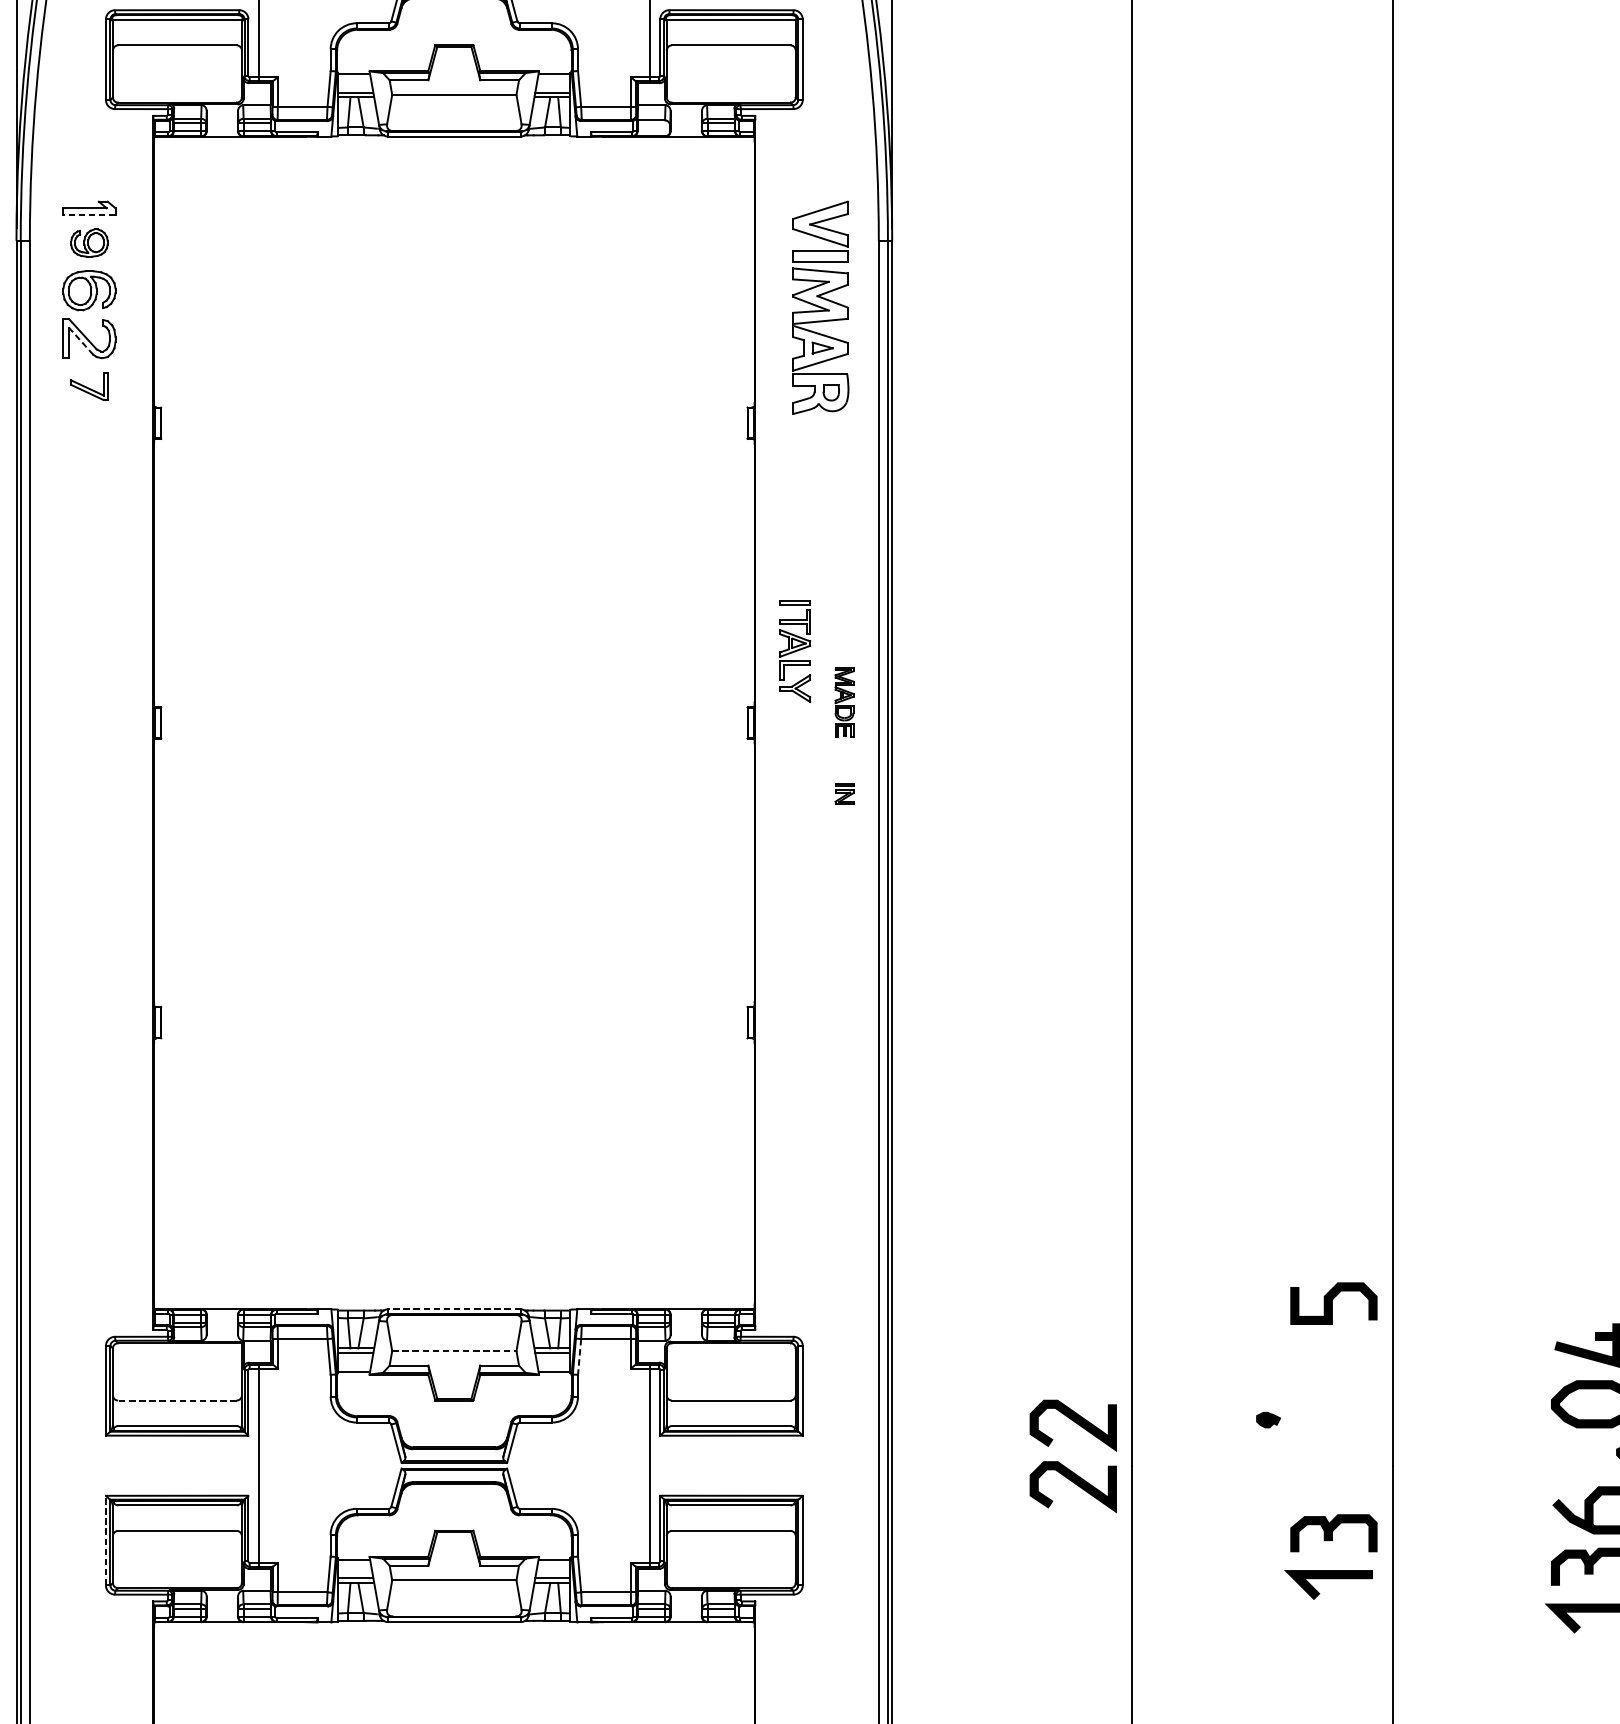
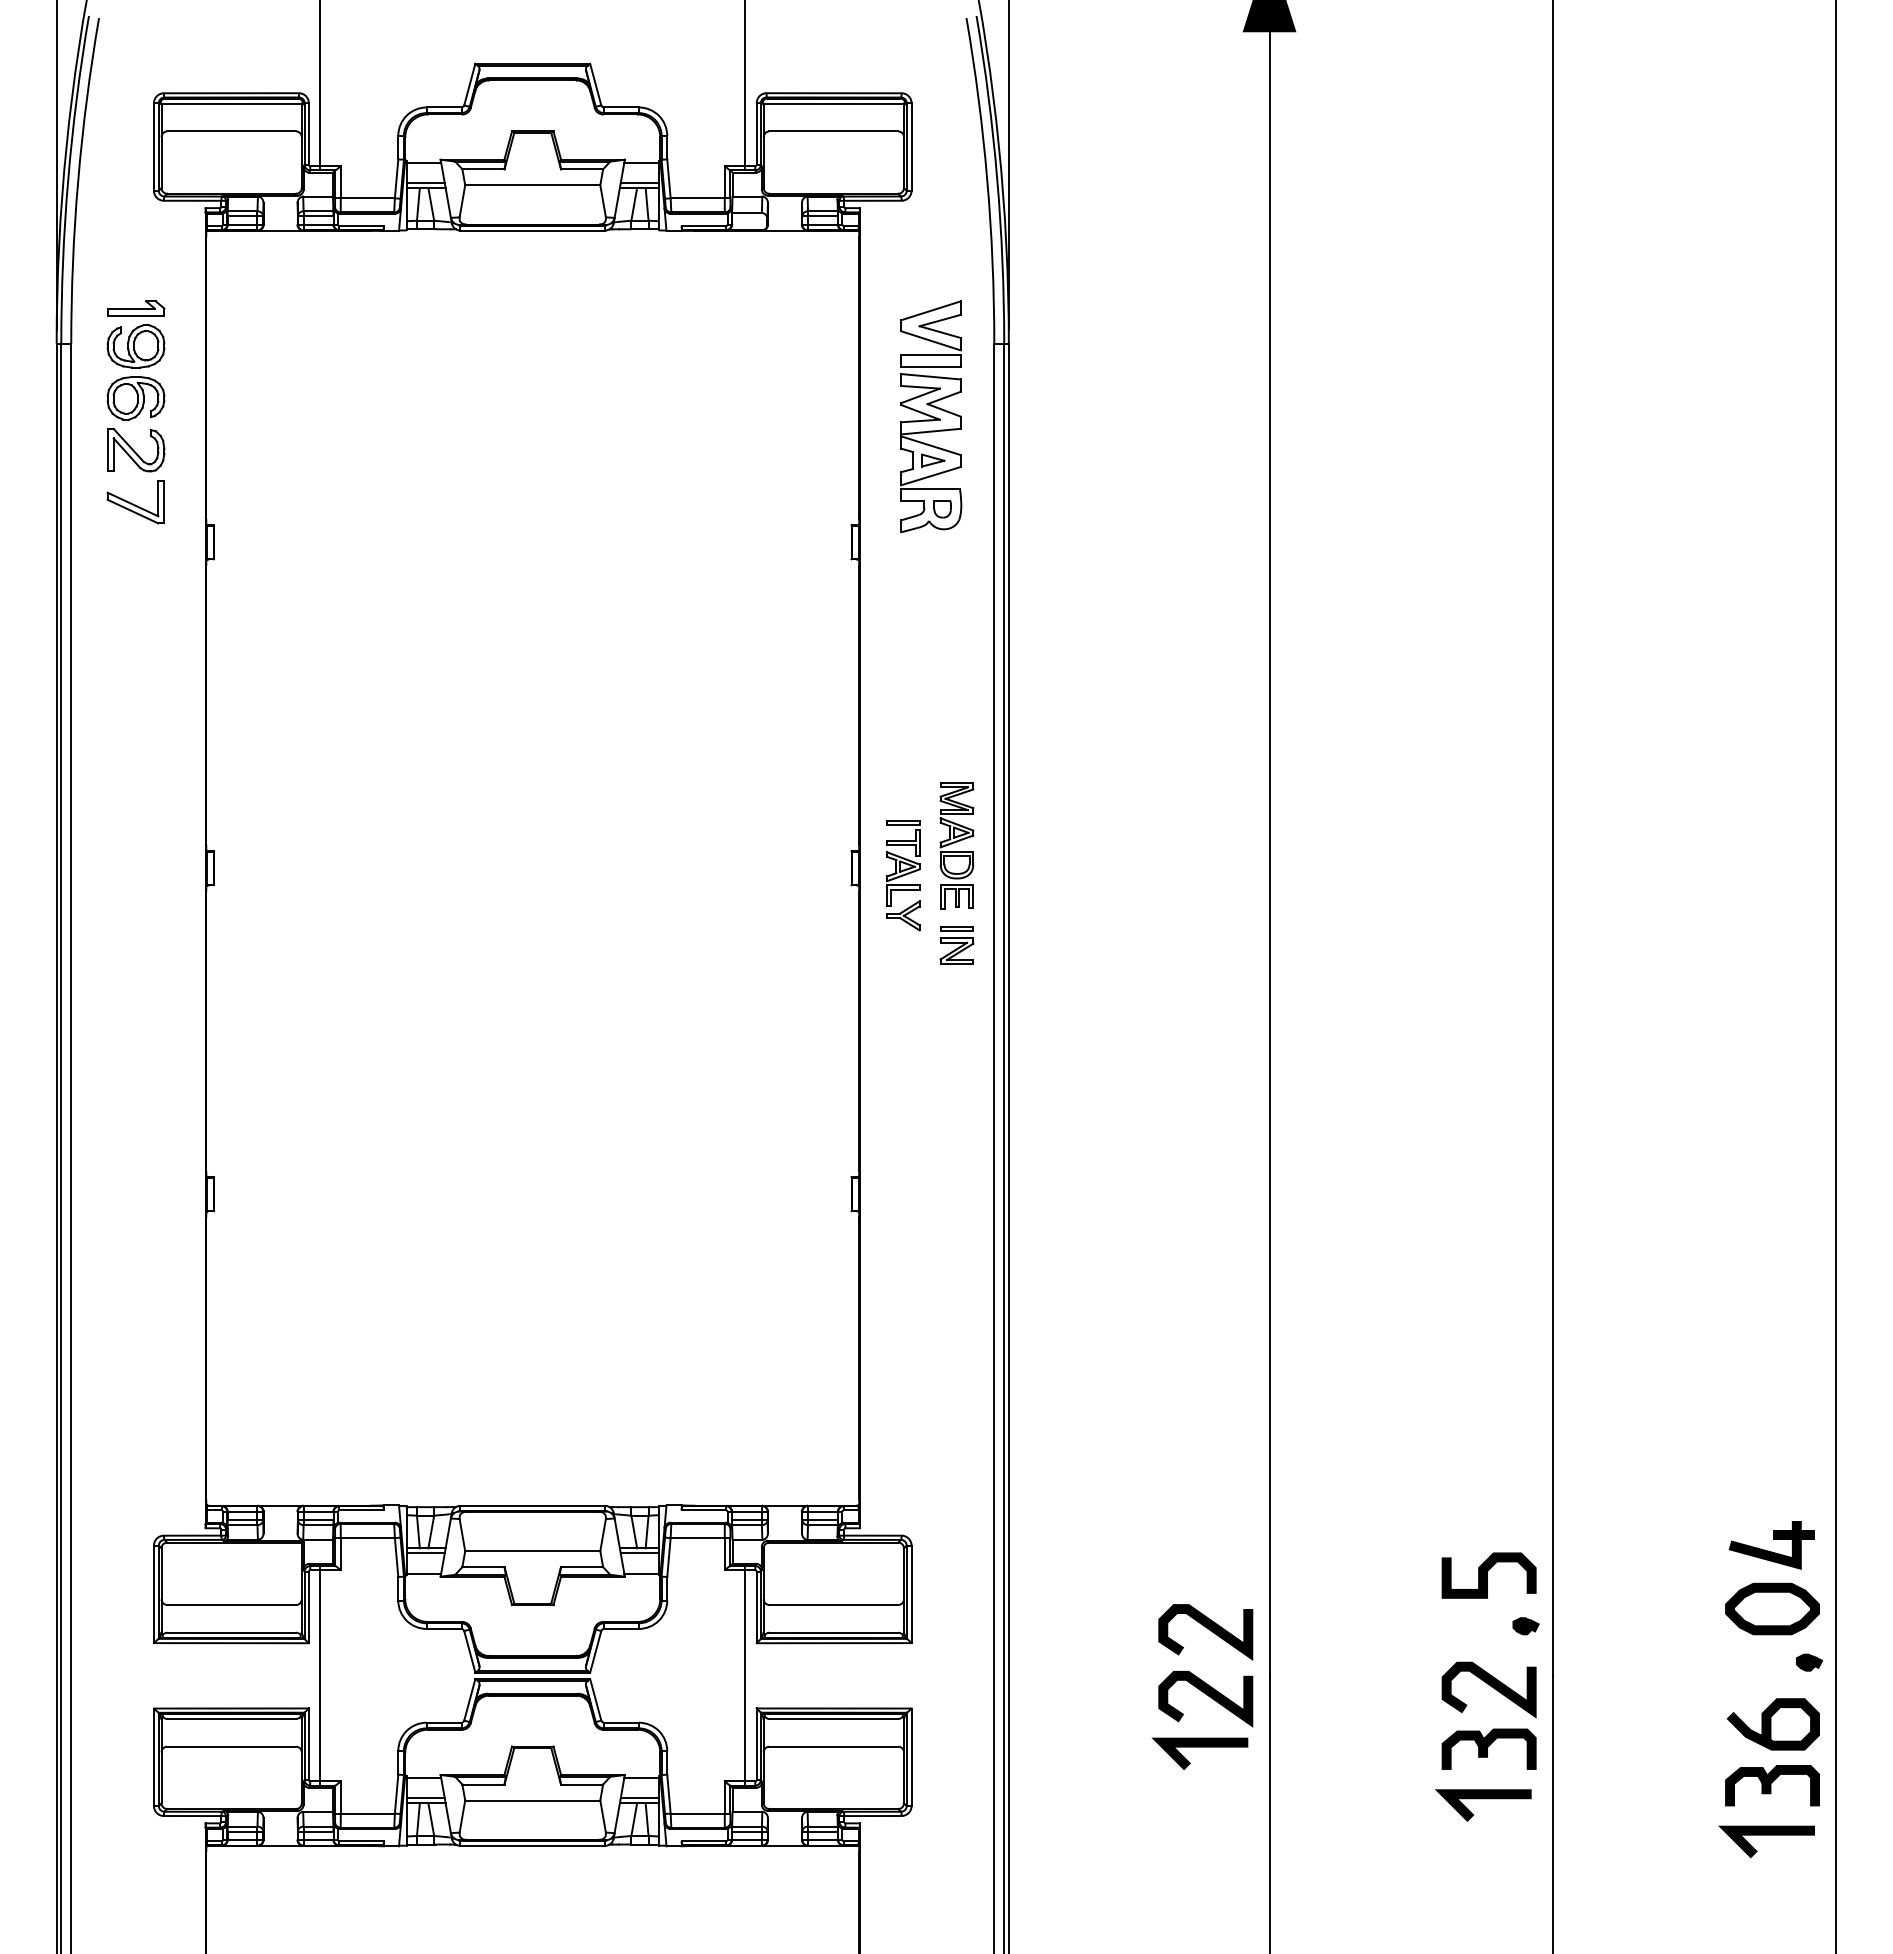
line: (88, 214) -> (135, 315), dashed -> solid
part: (88, 243) -> (135, 346), size x1.43
line: (81, 341) -> (127, 453), dashed -> solid
part: (88, 386) -> (135, 502), size x1.43
part: (795, 651) -> (903, 875), moved
part: (844, 702) -> (956, 845), size x1.67
part: (844, 794) -> (956, 945), size x1.67
curve: (1332, 1303) -> (1487, 1575), moved
line: (454, 1309) -> (532, 1505), dashed -> solid
line: (454, 1351) -> (532, 1551), dashed -> solid
line: (579, 1357) -> (668, 1558), dashed -> solid
line: (177, 1401) -> (231, 1605), dashed -> solid
part: (1268, 1420) -> (1525, 1626), moved
curve: (1335, 1475) -> (1490, 1686), added
line: (1067, 1531) -> (1199, 1747), added
line: (105, 1540) -> (153, 1757), dashed -> solid

